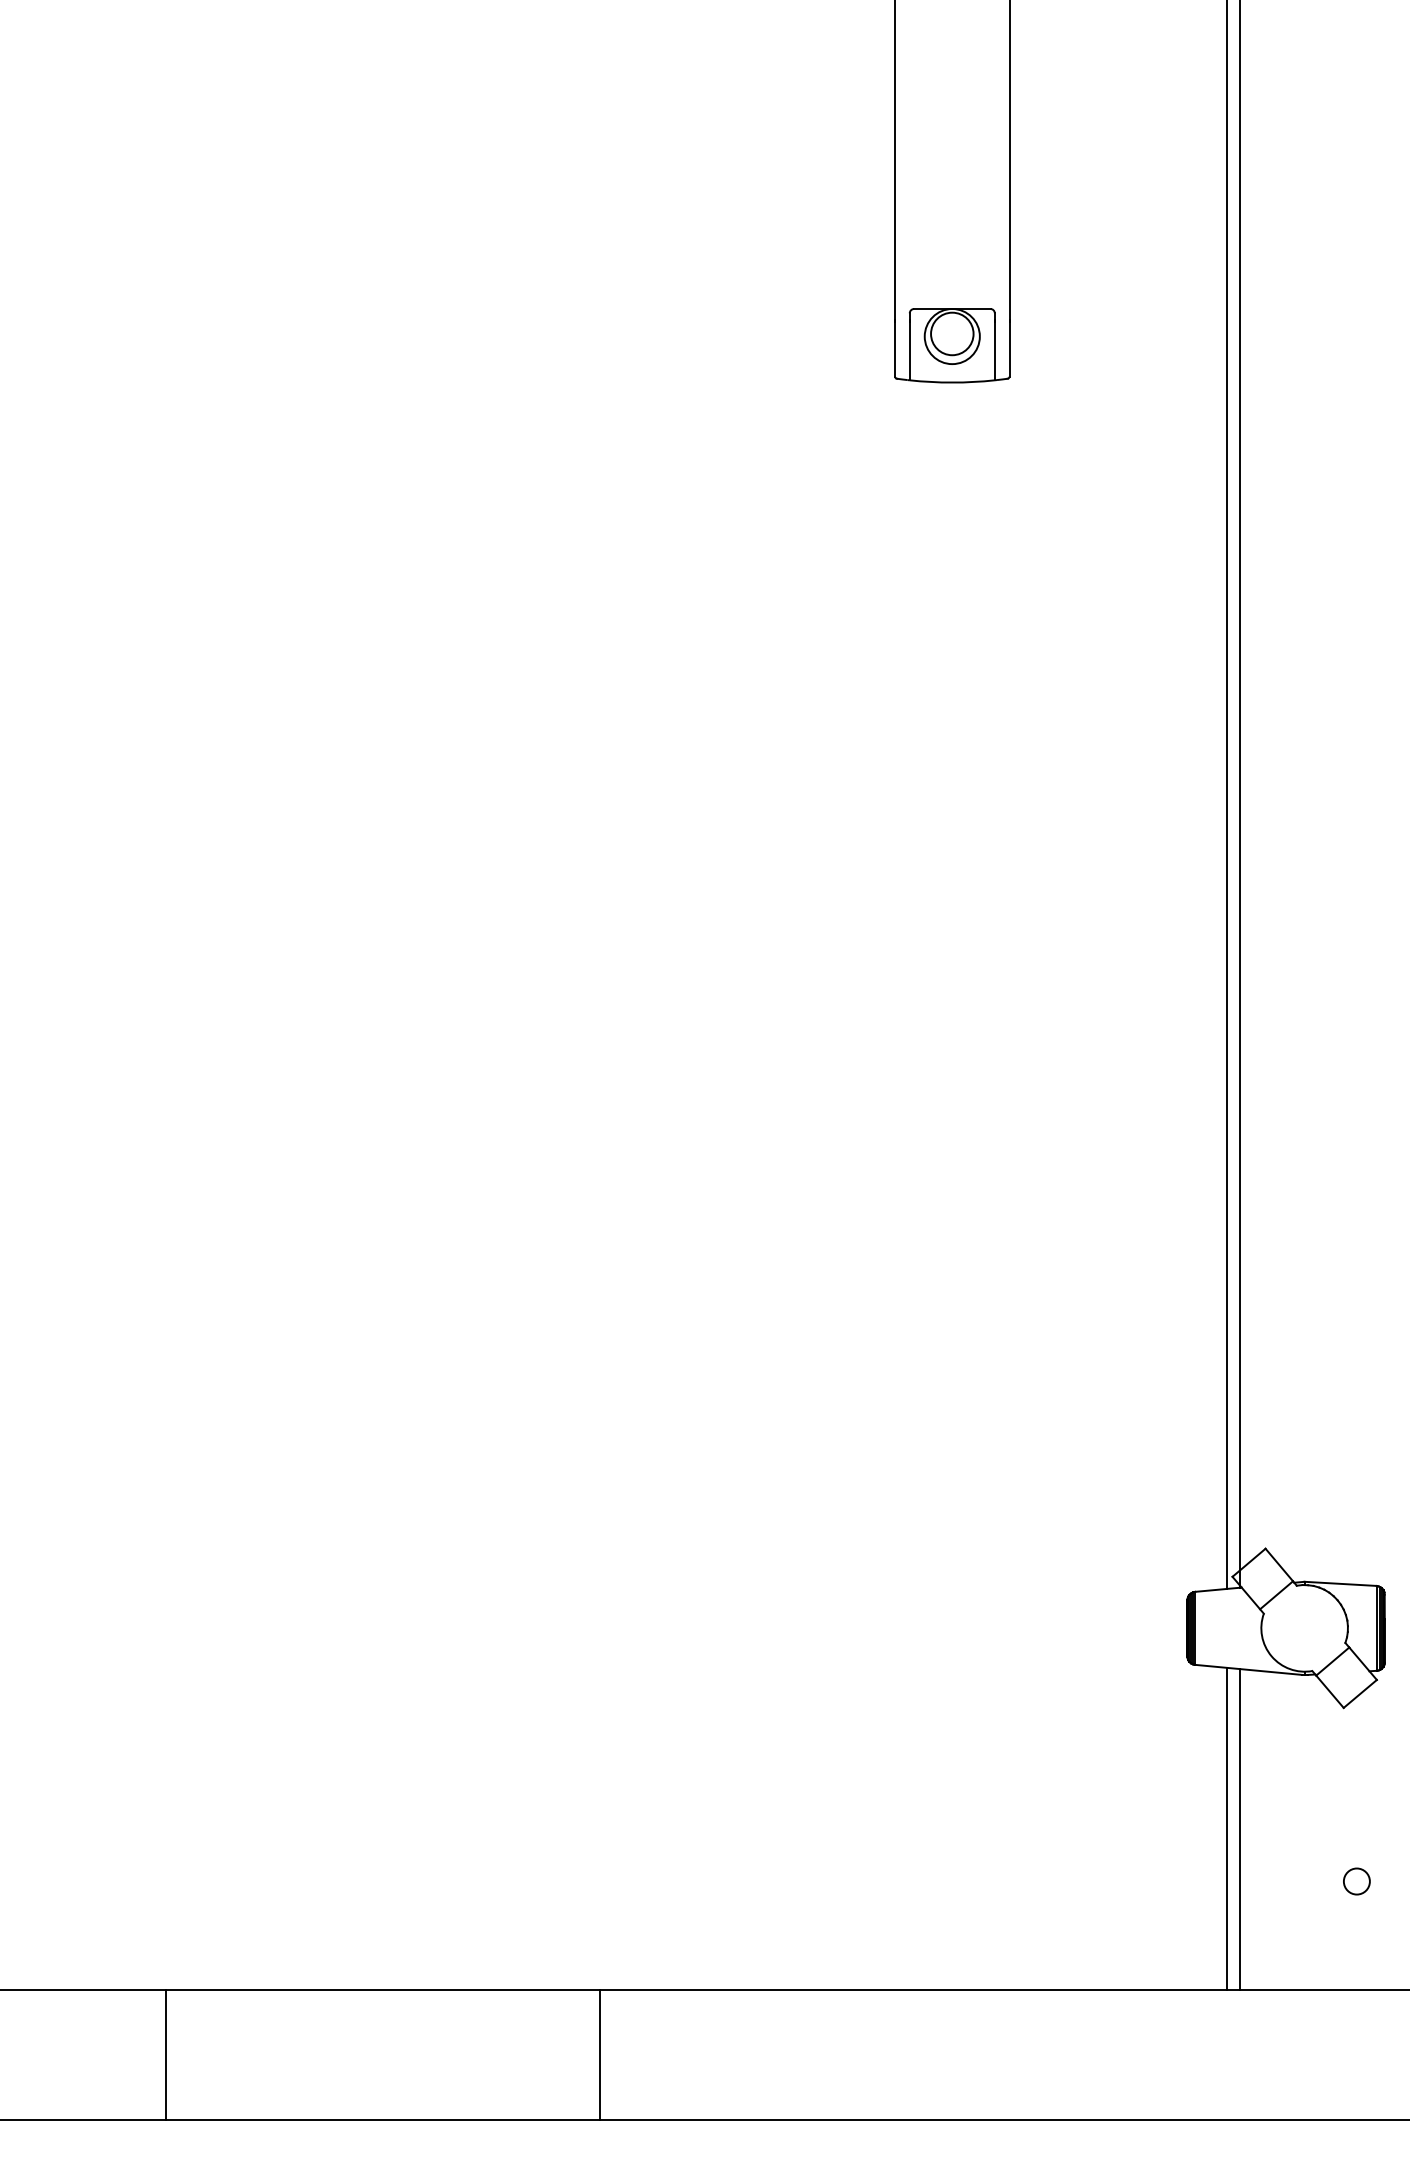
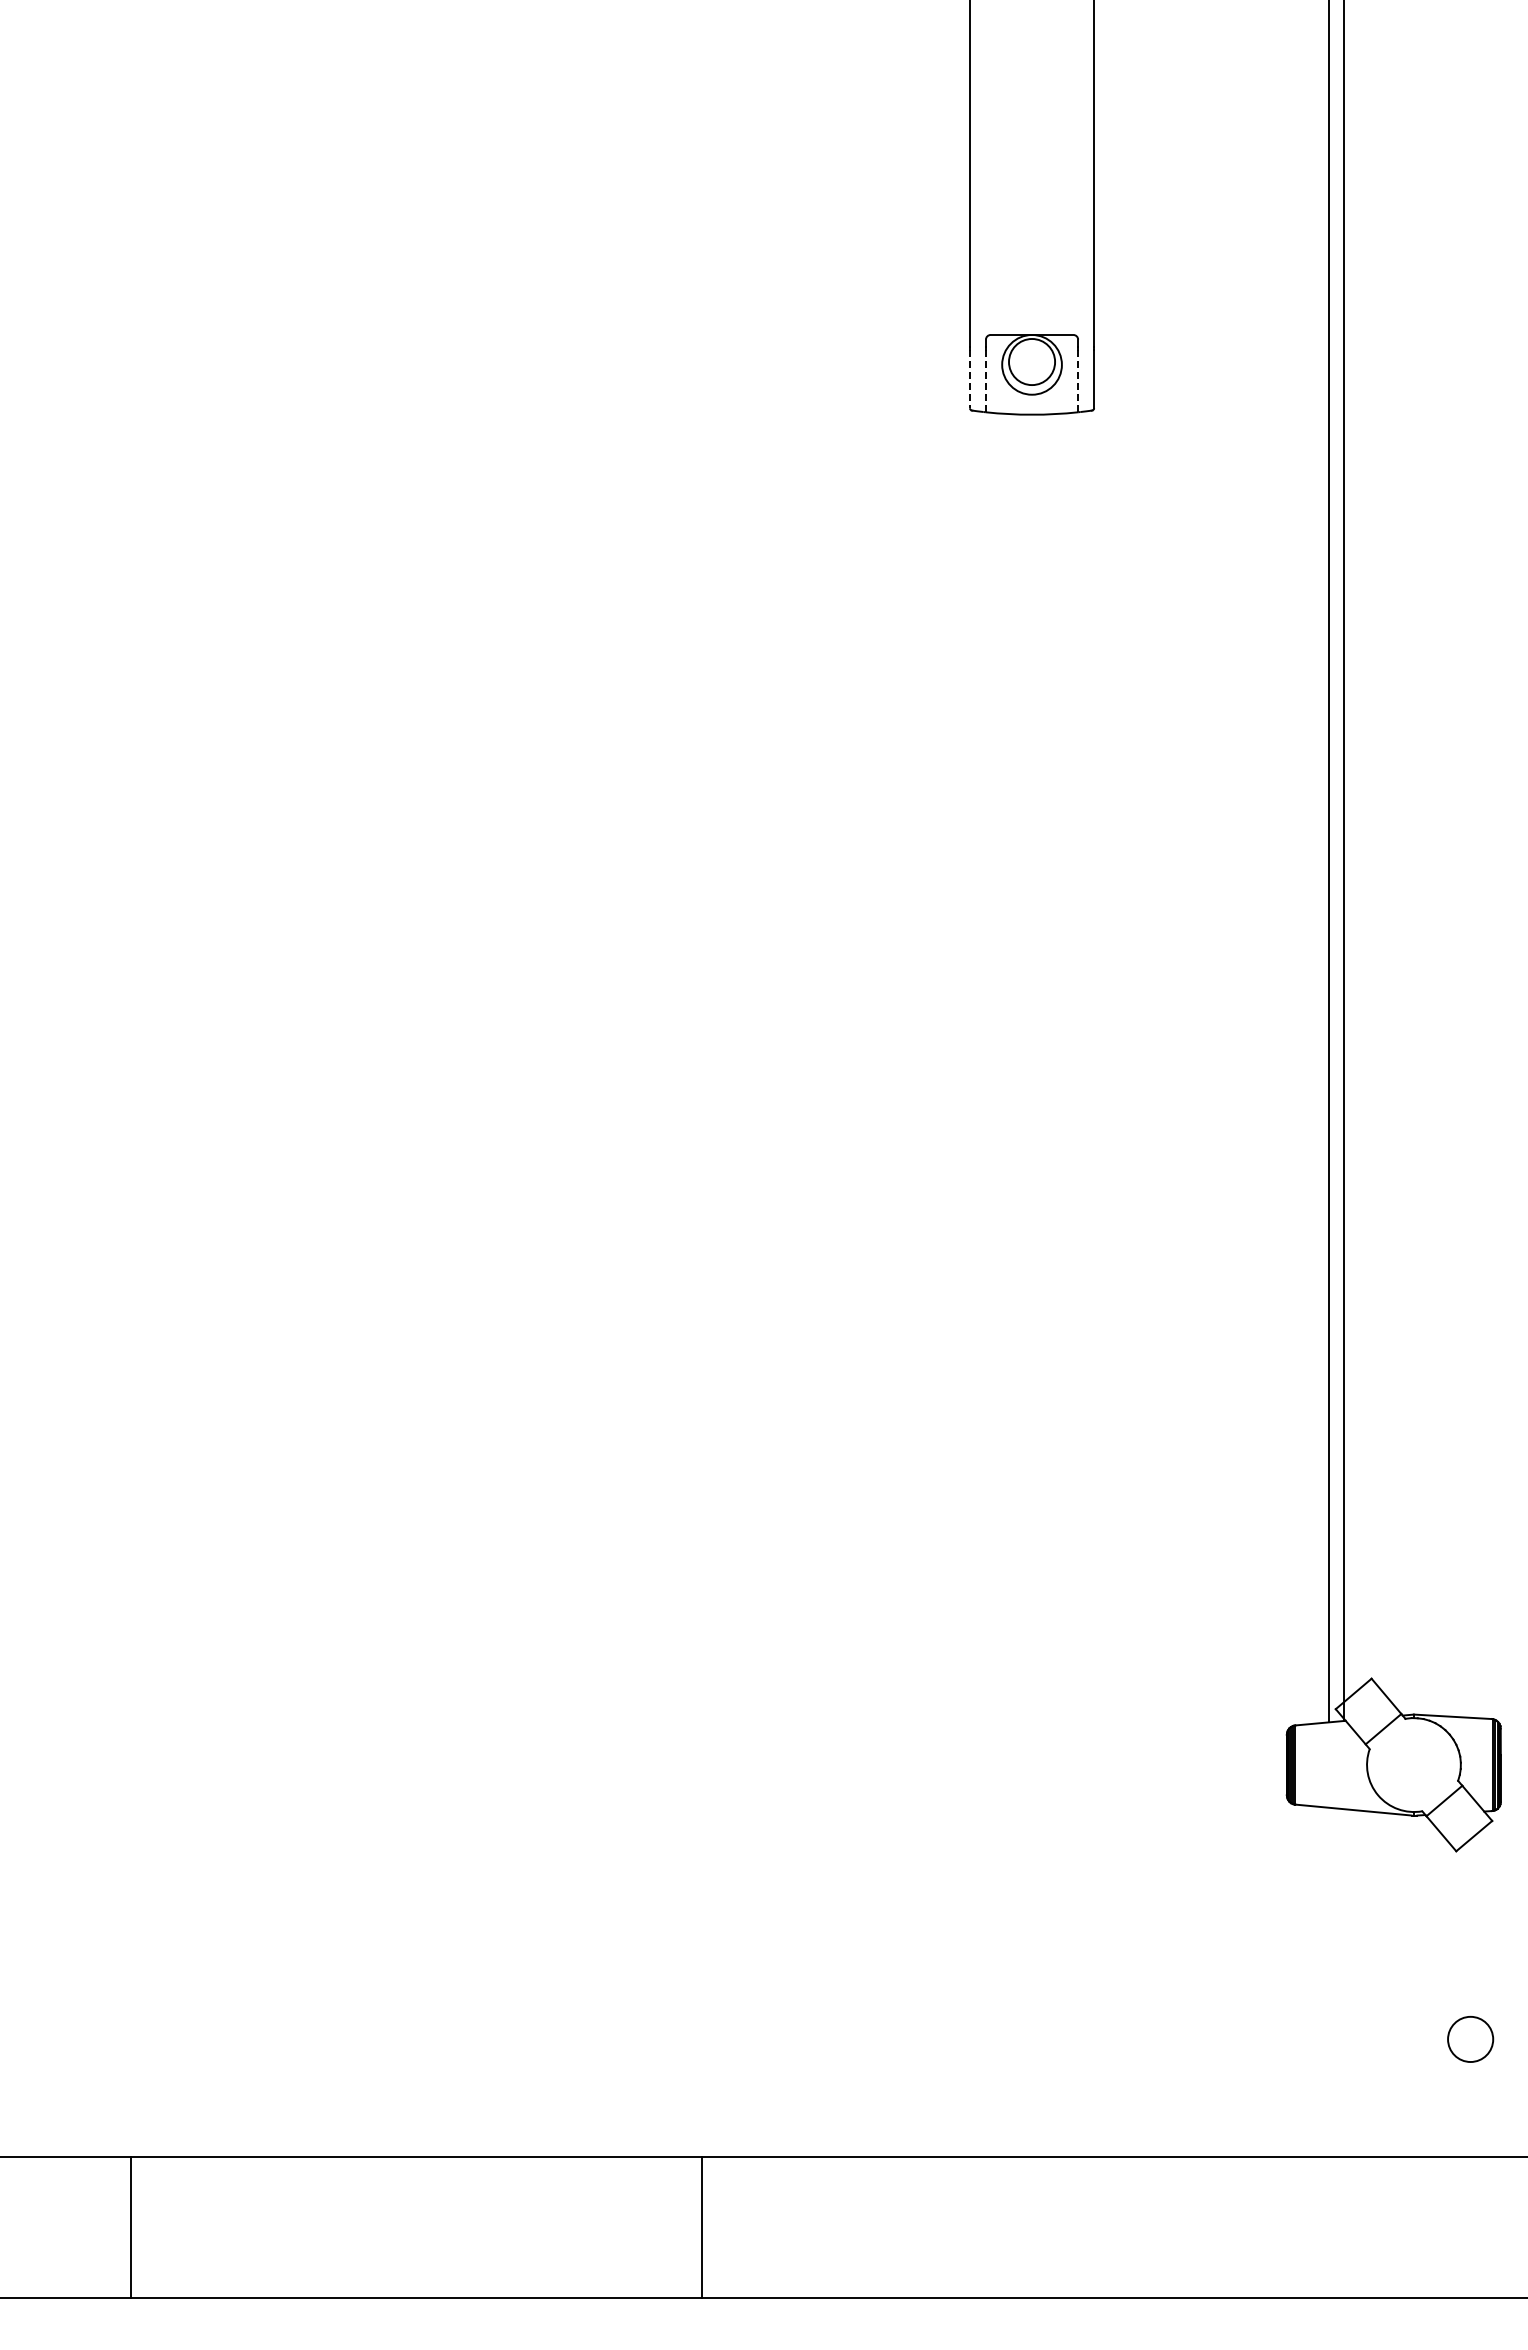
line: (894, 350) -> (969, 379), solid -> dashed
line: (909, 350) -> (985, 380), solid -> dashed
line: (995, 351) -> (1078, 381), solid -> dashed
line: (1226, 1828) -> (1329, 1982), removed
line: (1239, 1829) -> (1343, 1983), removed
circle: (1356, 1881) -> (1470, 2039), size x1.6
line: (165, 2055) -> (130, 2227), moved
line: (600, 2055) -> (701, 2227), moved

